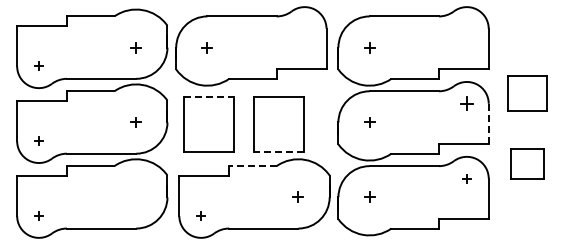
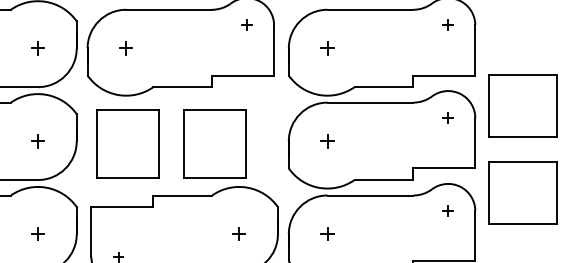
part: (304, 28) -> (246, 24), added
part: (466, 28) -> (447, 24), added
part: (527, 93) -> (523, 105), size x1.43
line: (208, 97) -> (127, 110), dashed -> solid
part: (466, 103) -> (447, 117), size x0.62
line: (488, 123) -> (475, 142), dashed -> solid
line: (278, 152) -> (214, 178), dashed -> solid
part: (527, 163) -> (523, 192), size x1.67
line: (252, 166) -> (182, 195), dashed -> solid
part: (135, 196) -> (37, 233), added

